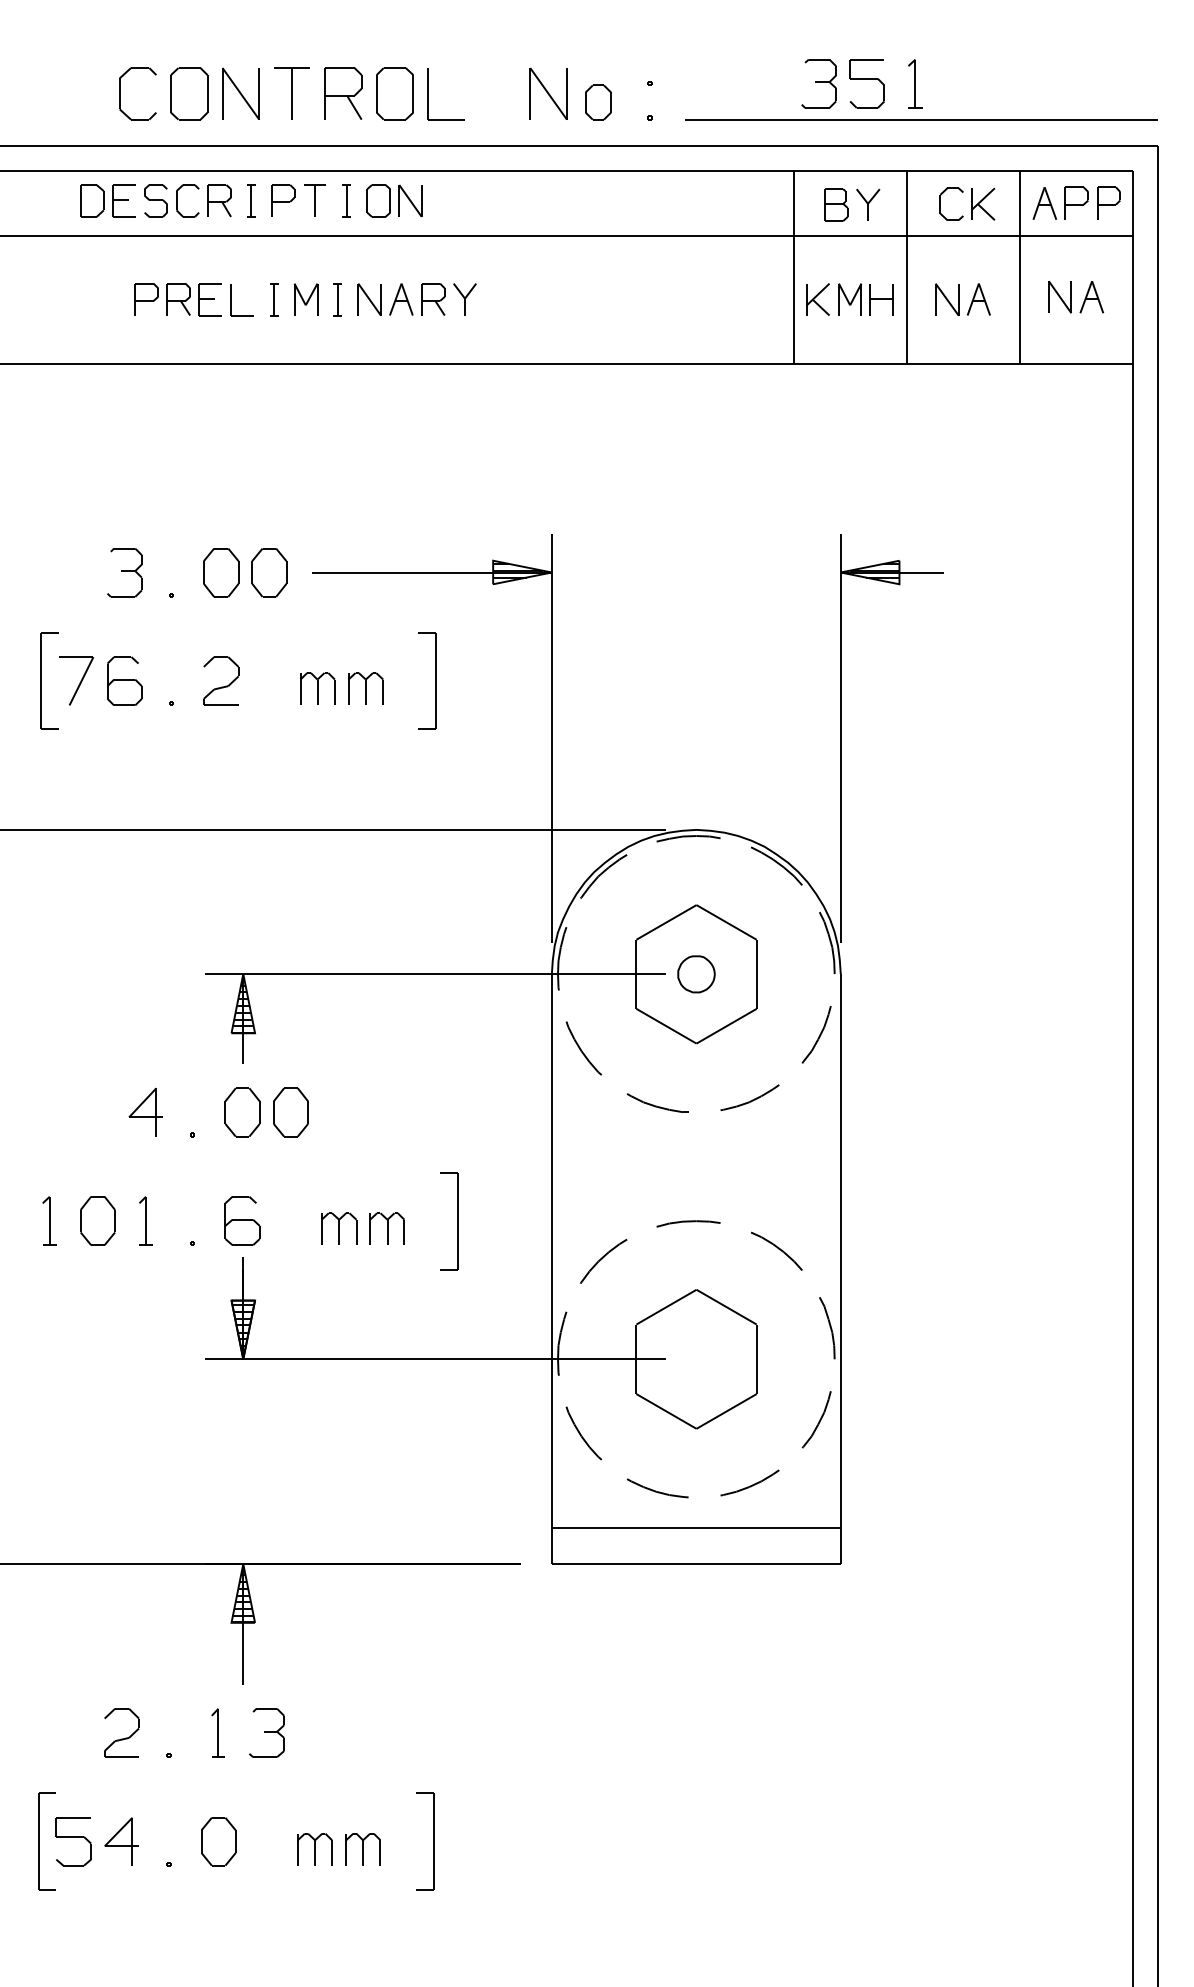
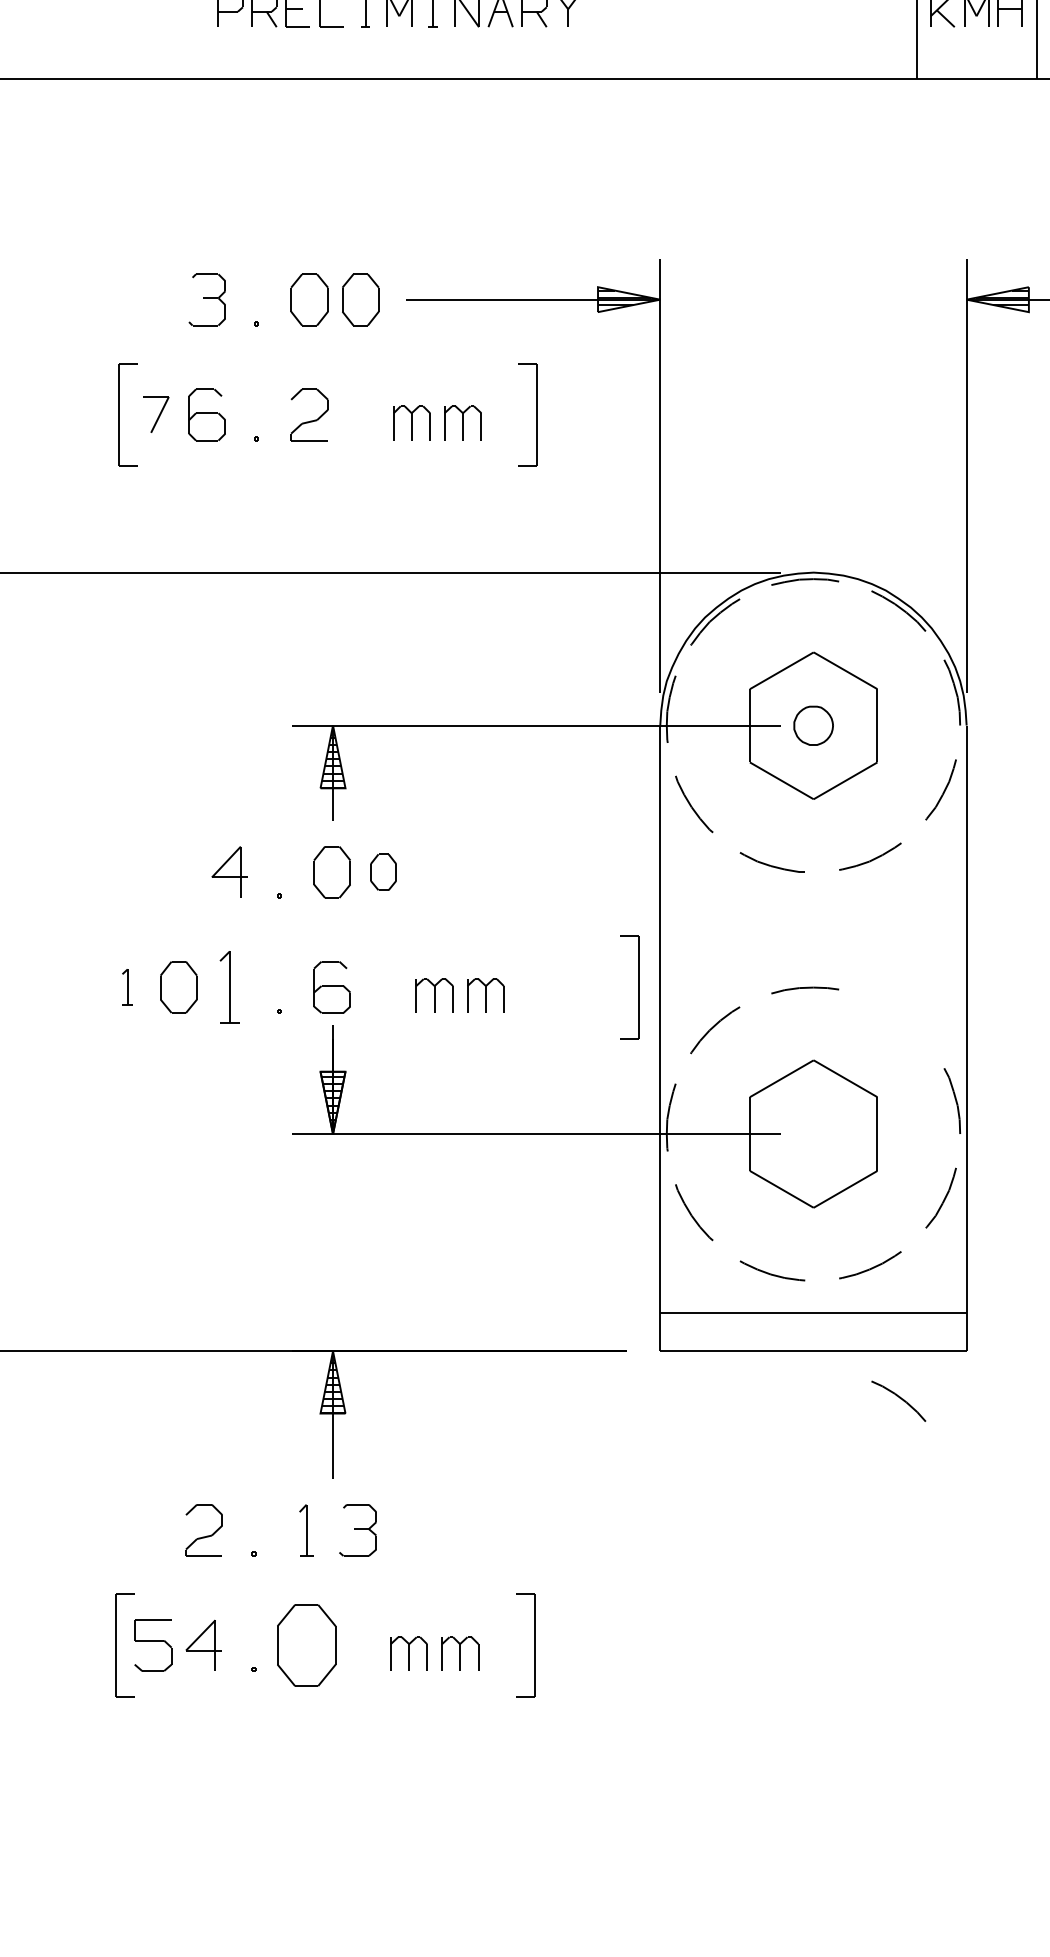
part: (76, 680) -> (156, 414), size x0.7
part: (290, 1112) -> (383, 872), size x0.7
part: (49, 1220) -> (127, 986), size x0.7
part: (145, 1220) -> (229, 986), size x1.4
part: (457, 1221) -> (638, 987), moved
part: (776, 1250) -> (898, 1400), moved
part: (218, 1841) -> (306, 1645), size x1.6

